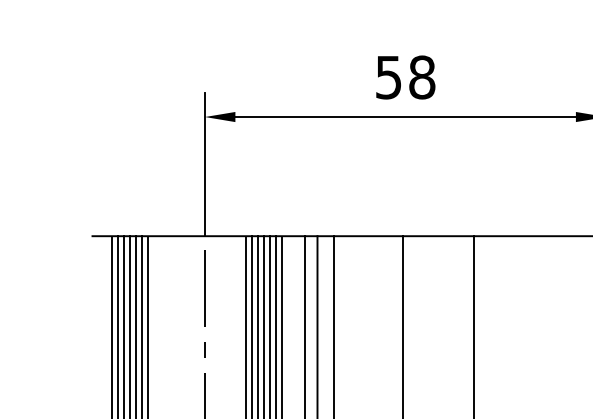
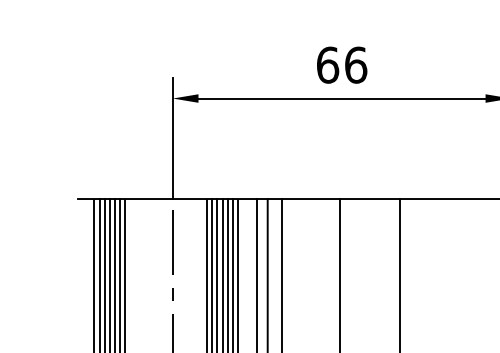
text: (406, 76) -> (342, 64), 58 -> 66

